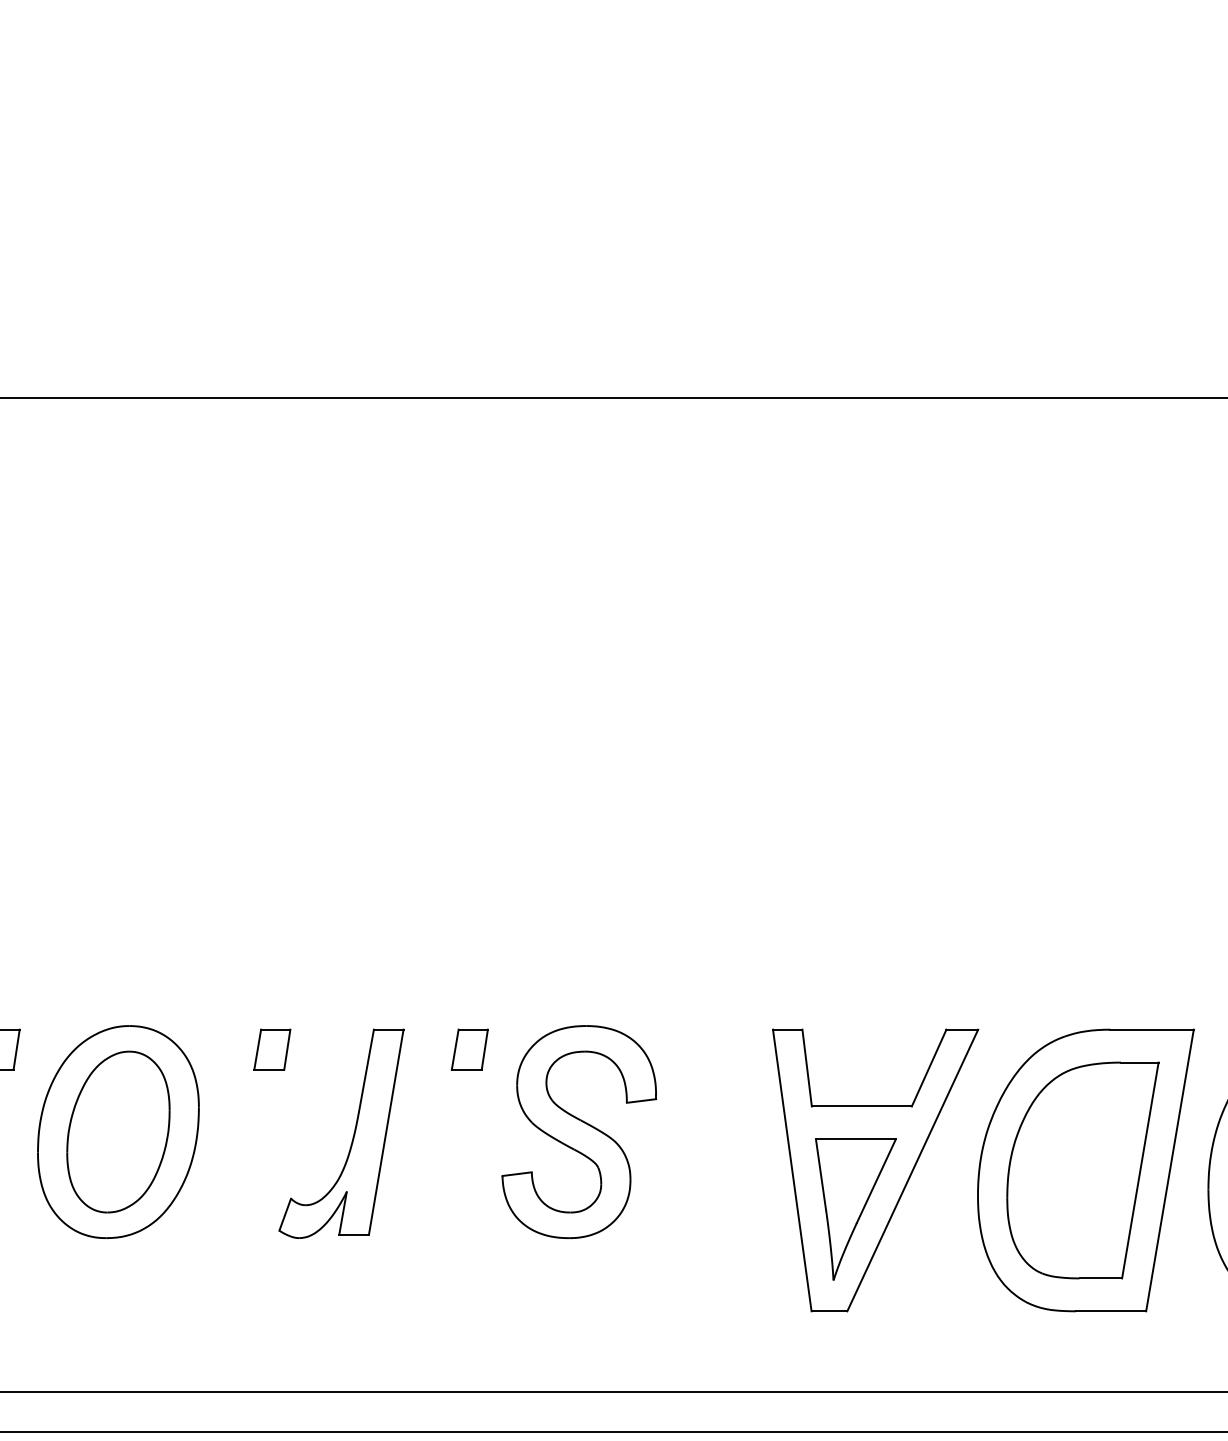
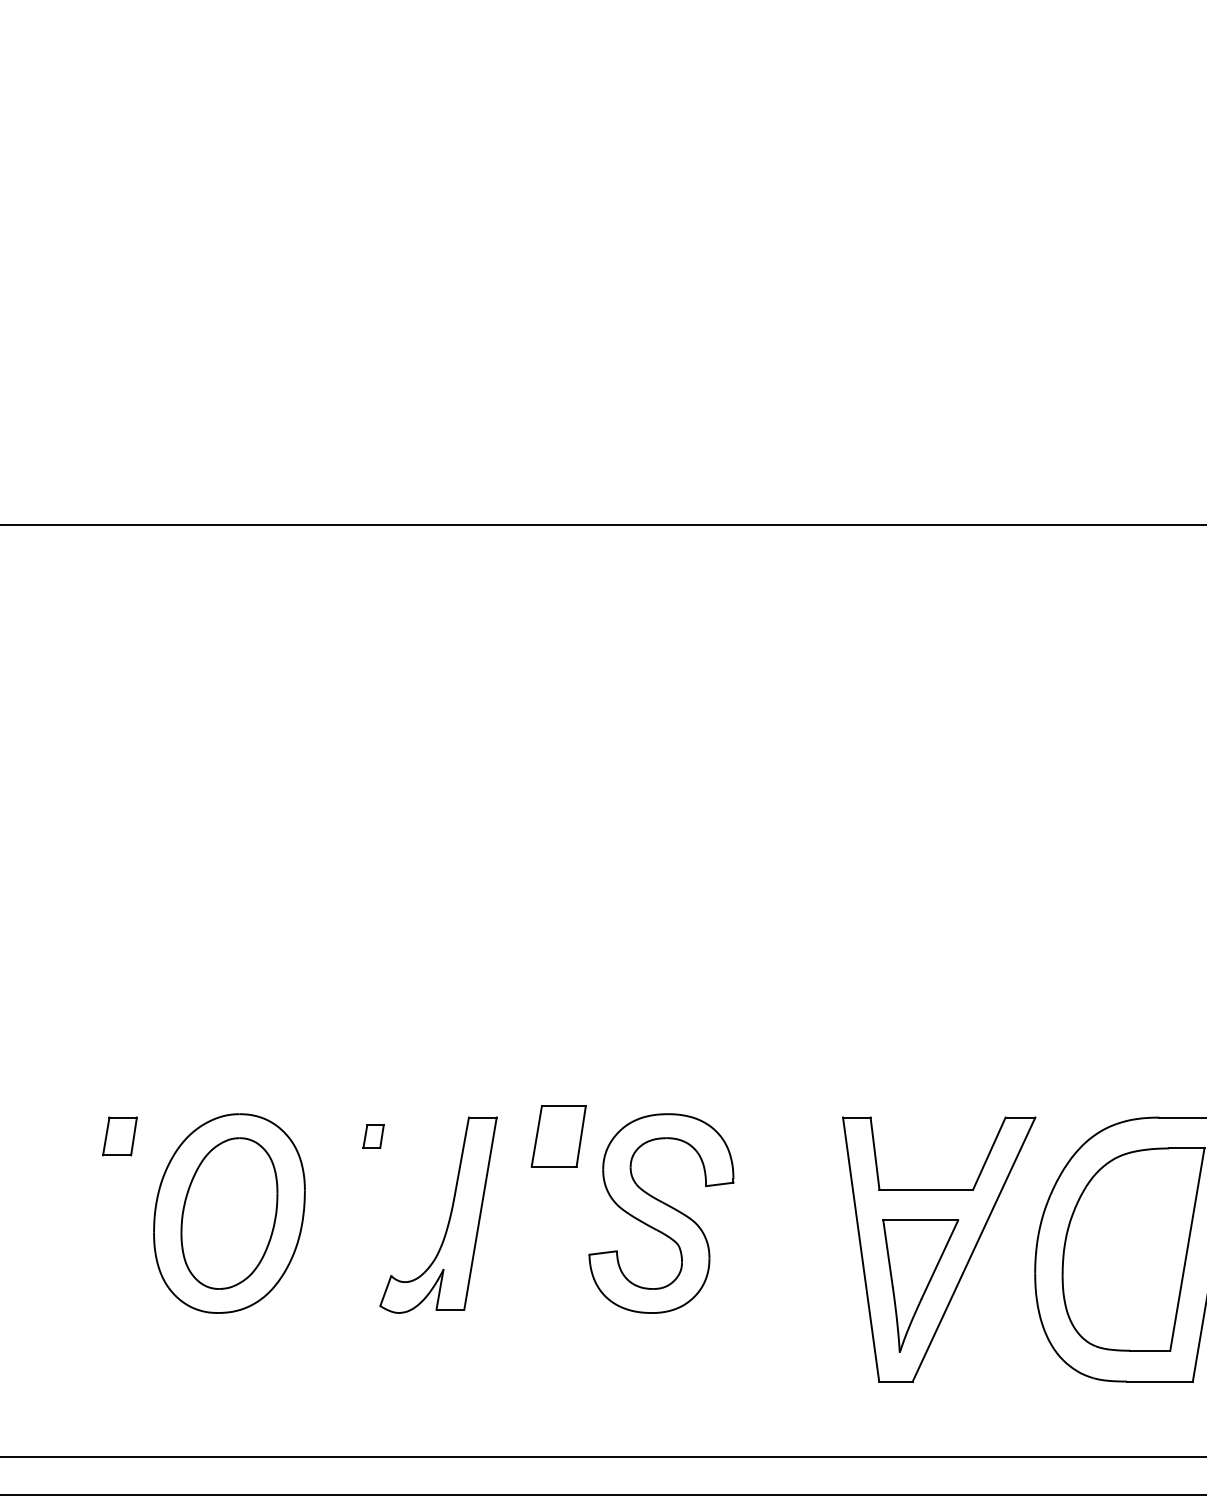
part: (272, 1049) -> (373, 1136), size x0.6
part: (469, 1049) -> (558, 1136), size x1.6

